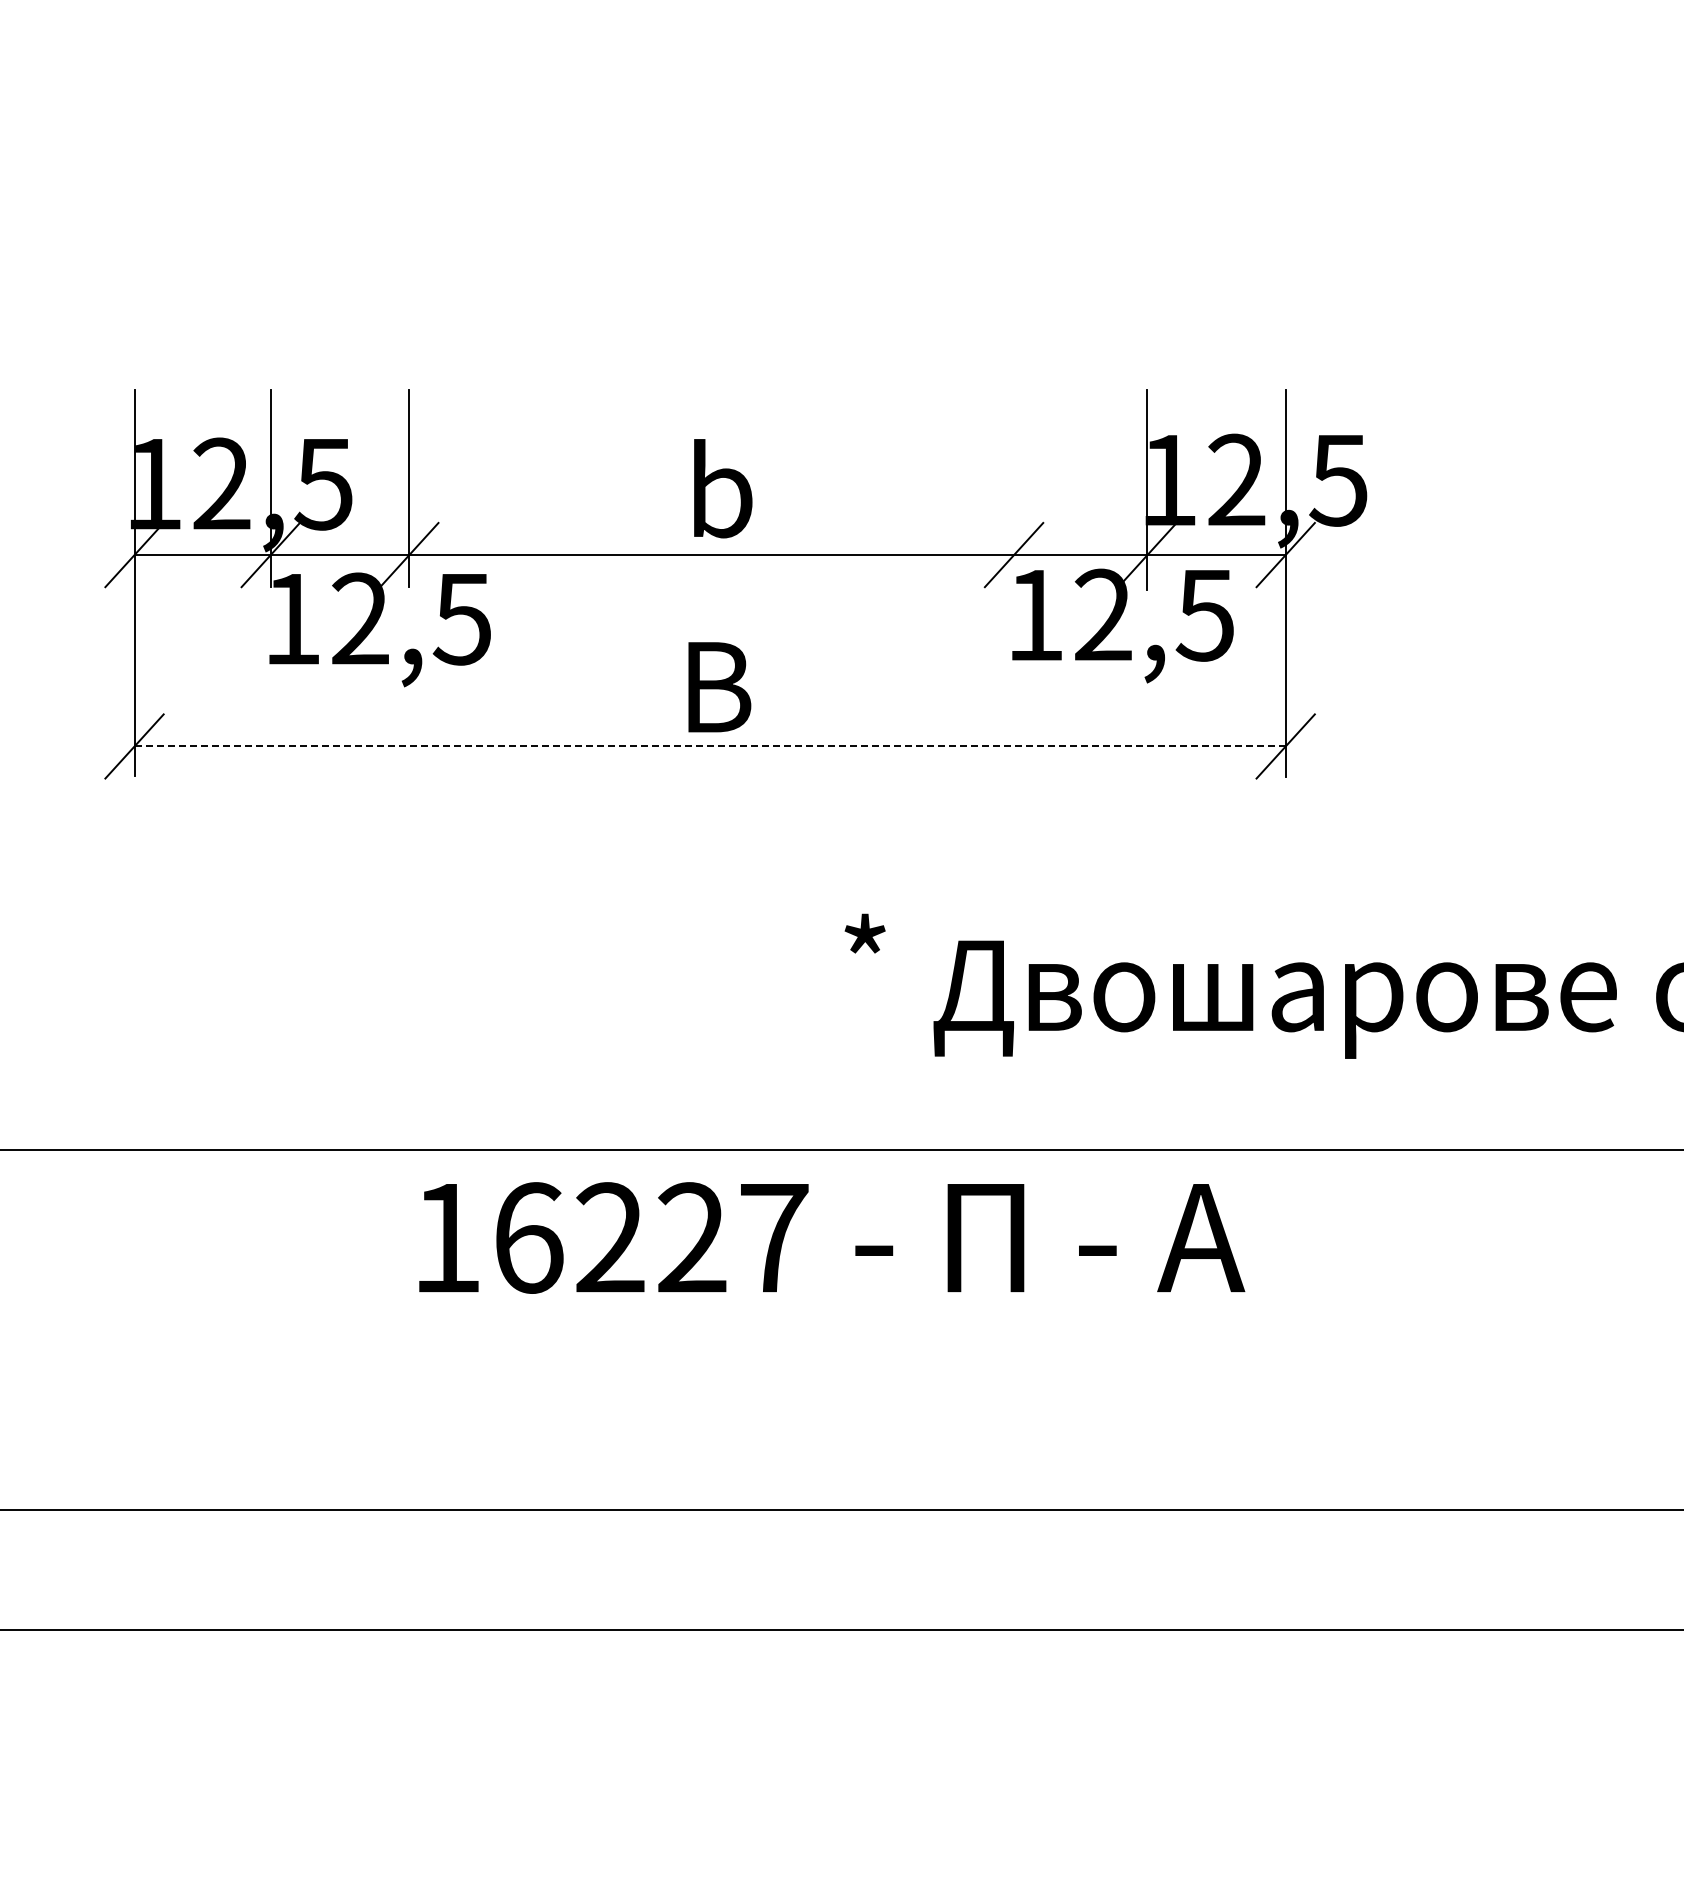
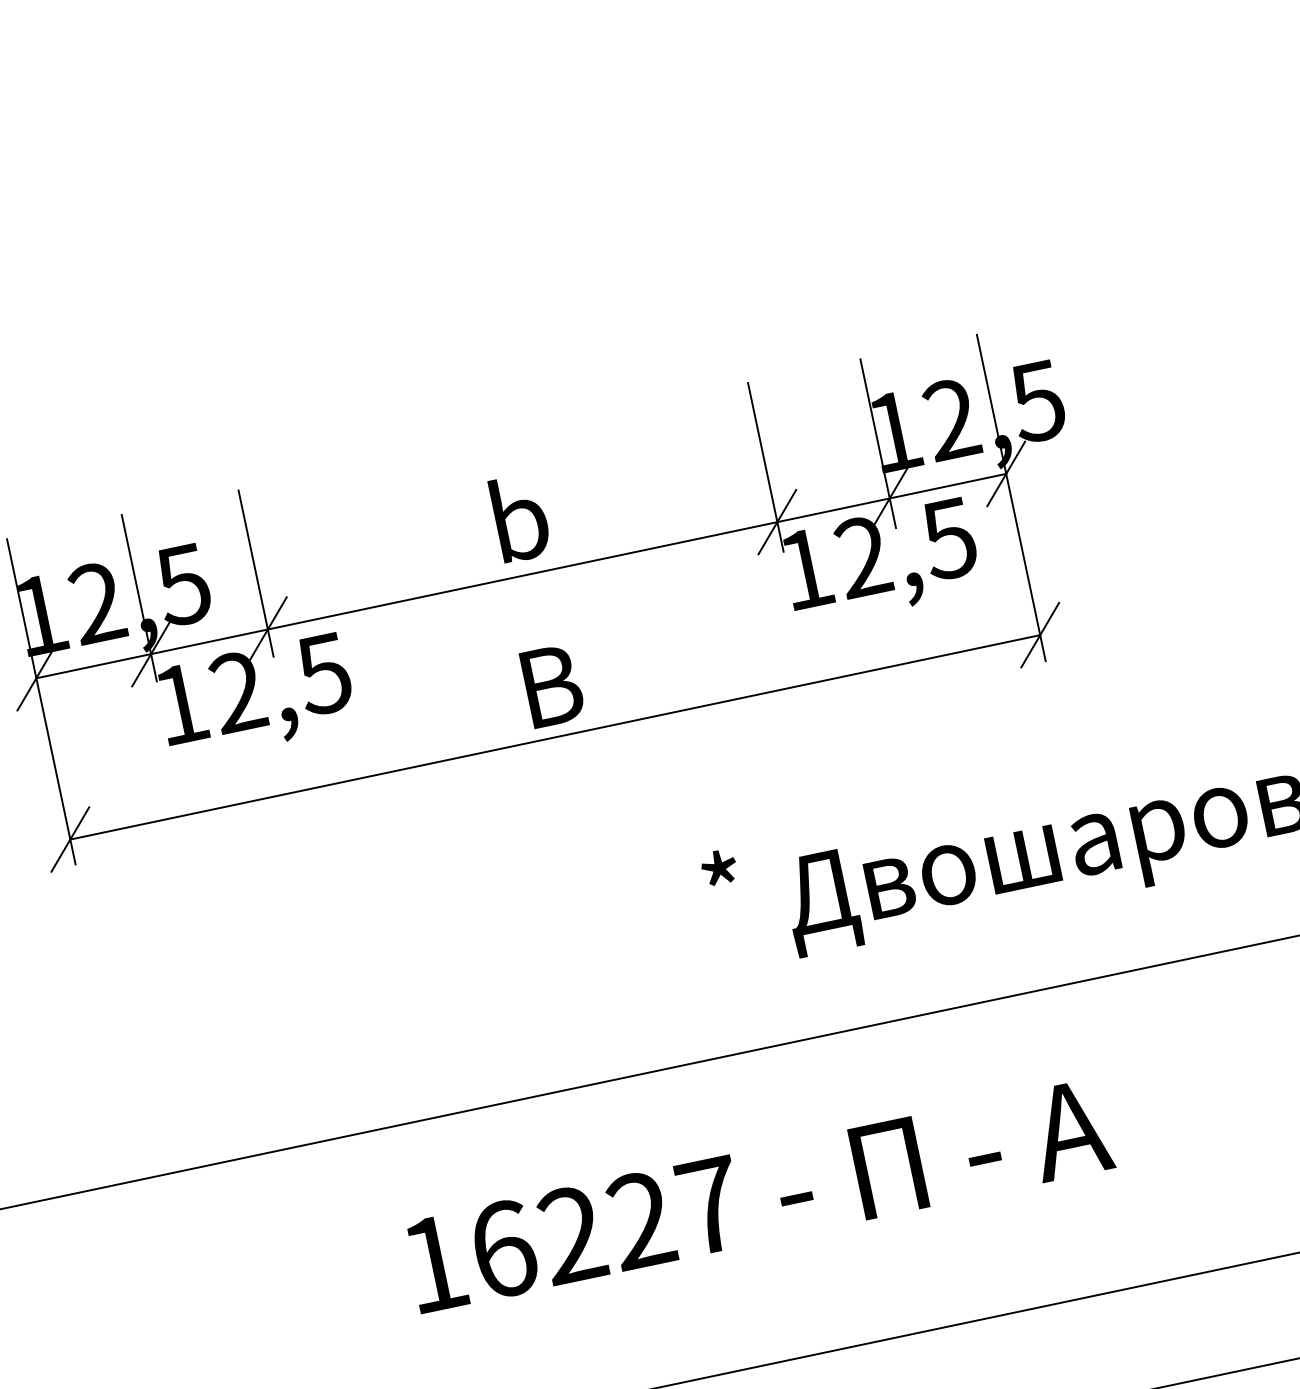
line: (1014, 490) -> (766, 467), added
line: (710, 746) -> (555, 737), dashed -> solid
text: (832, 1237) -> (759, 1195), moved

